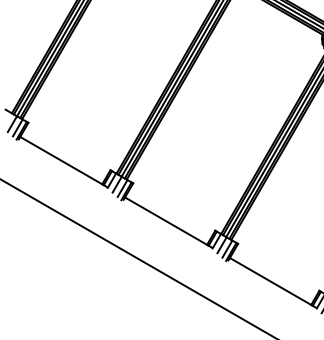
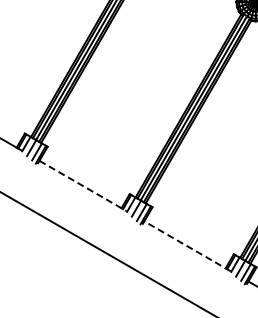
line: (168, 222) -> (82, 185), solid -> dashed
line: (273, 282) -> (187, 245), solid -> dashed

